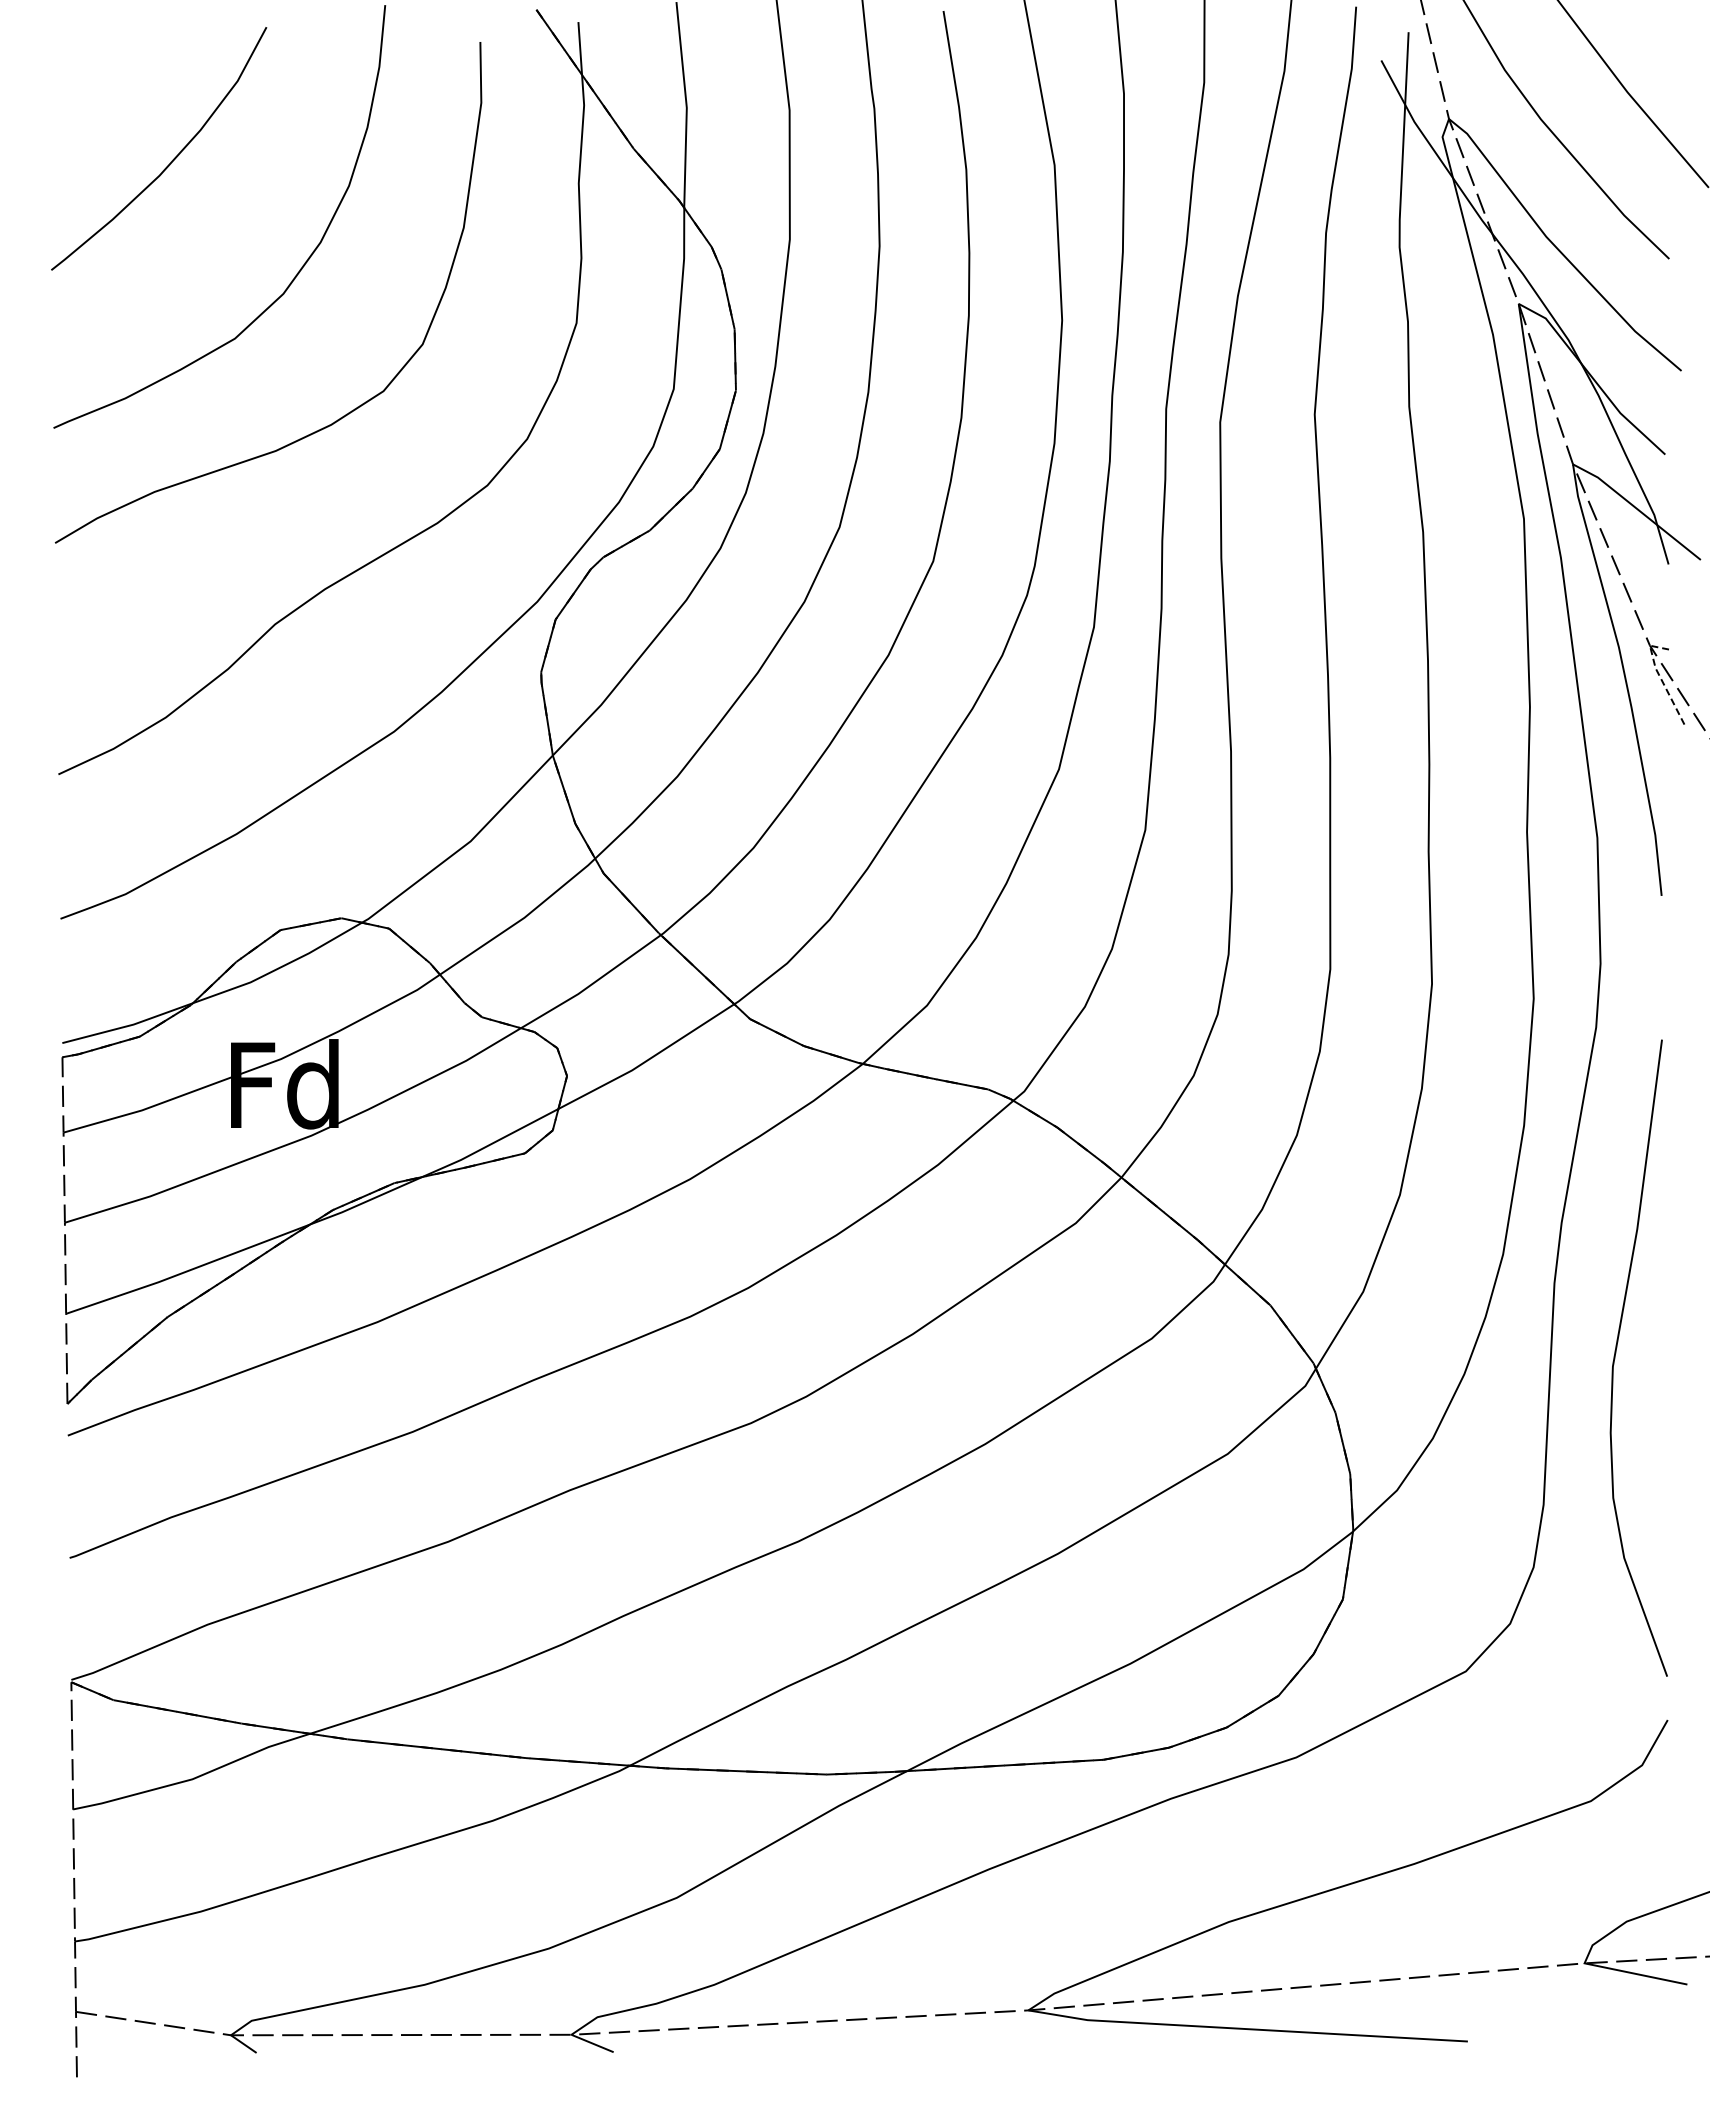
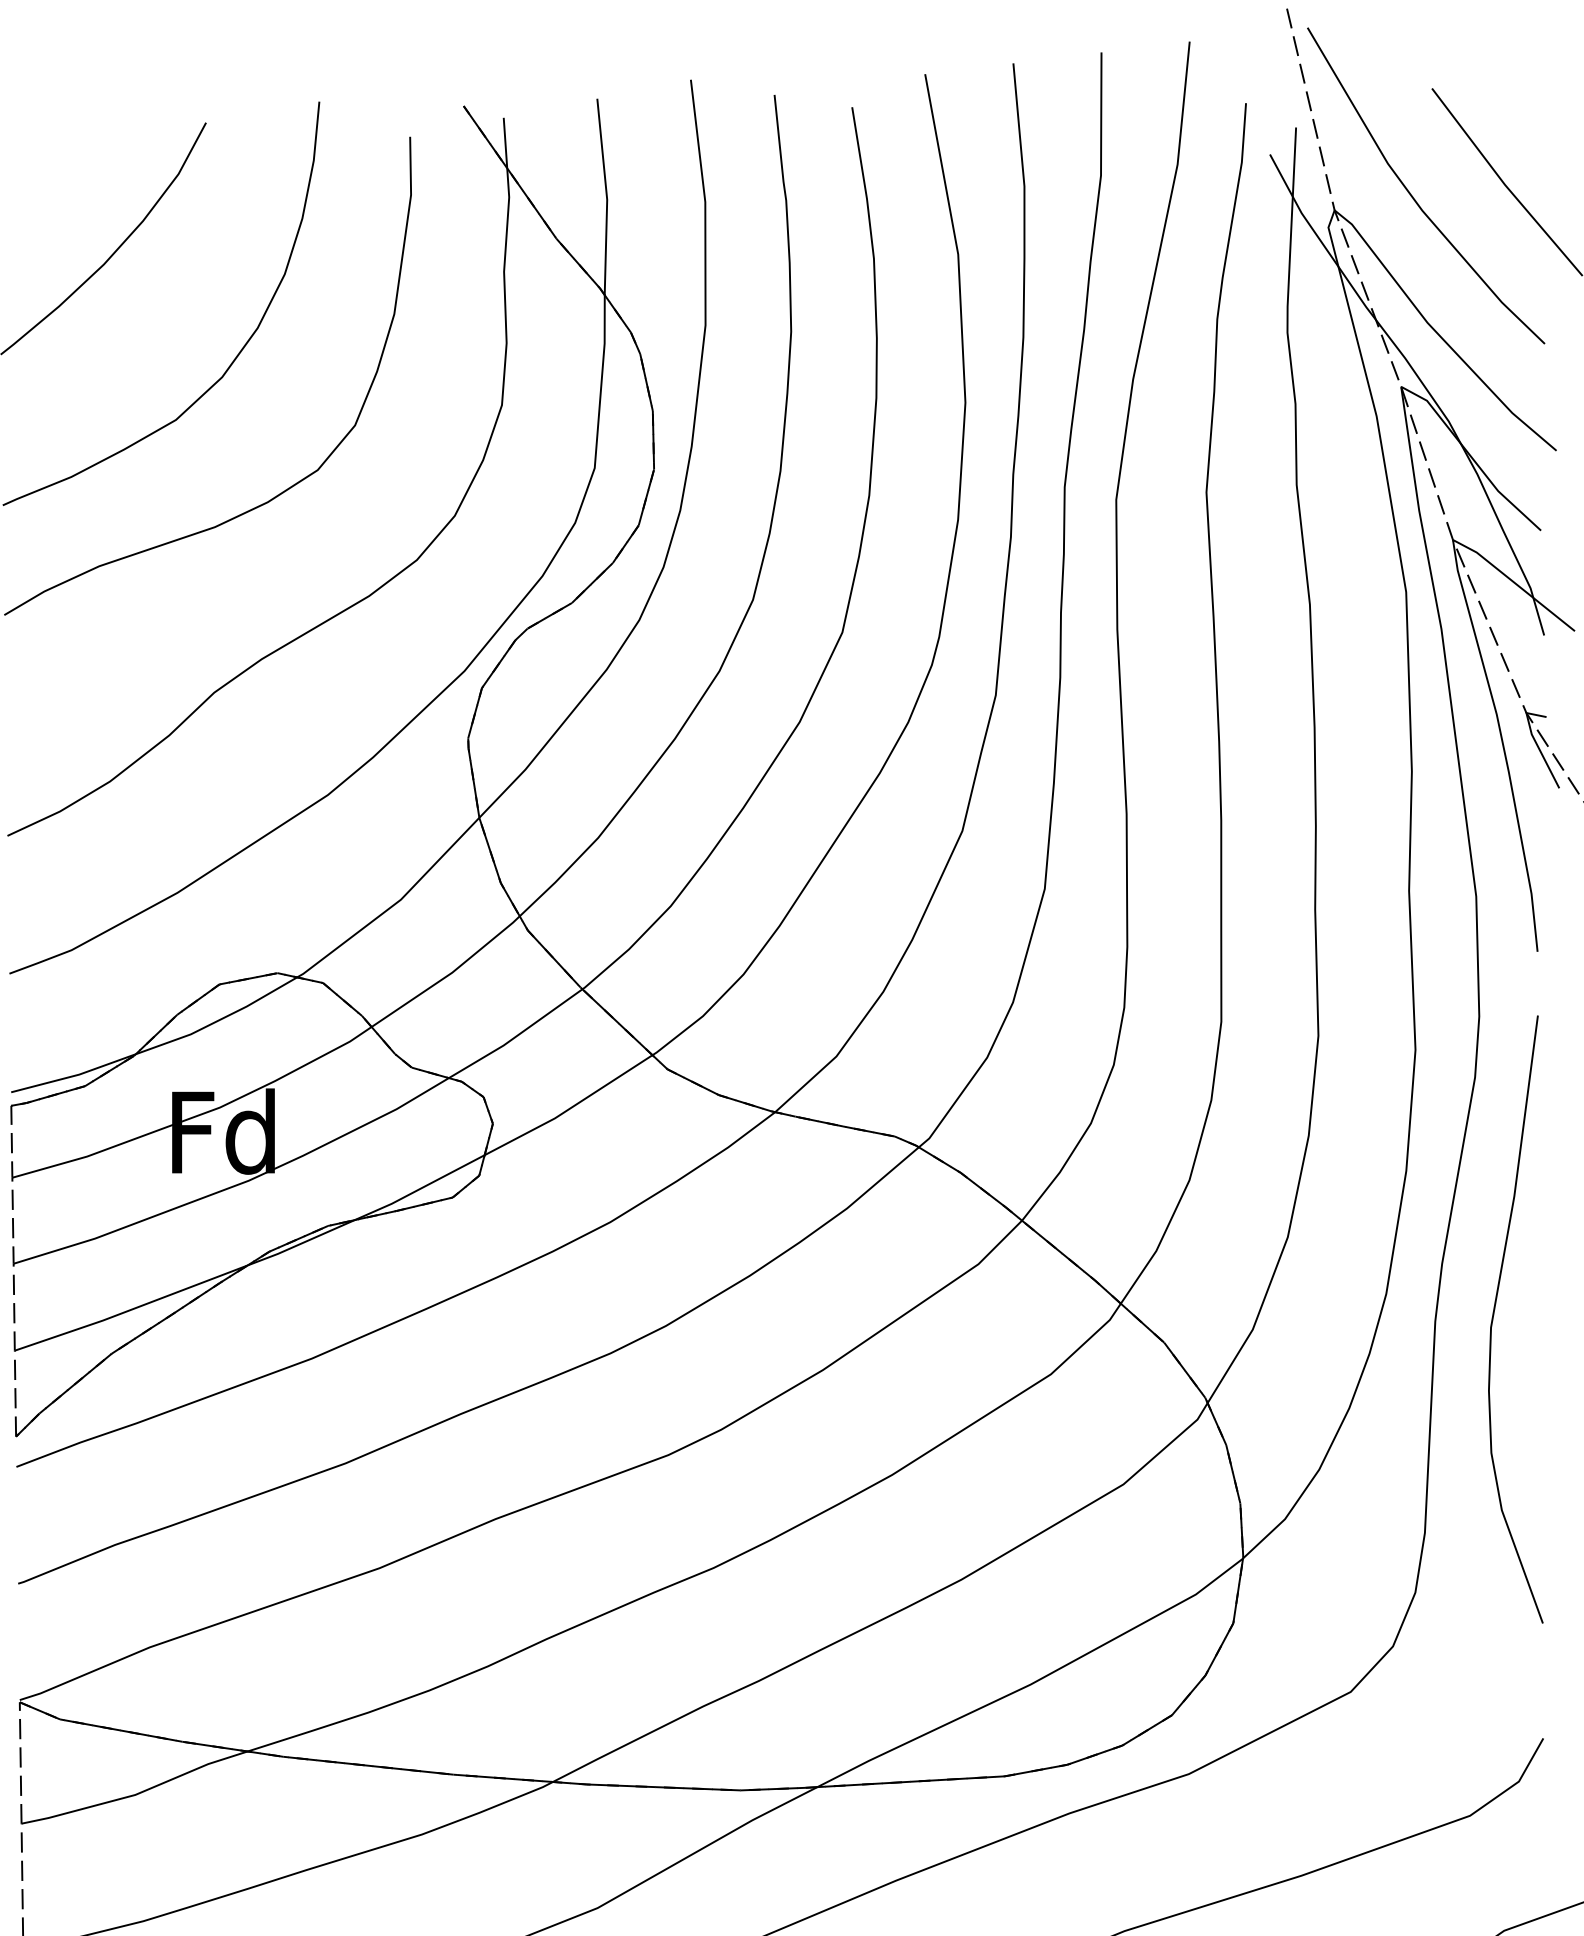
line: (1659, 675) -> (1535, 741), dashed -> solid
curve: (1616, 1353) -> (1494, 1315), moved

